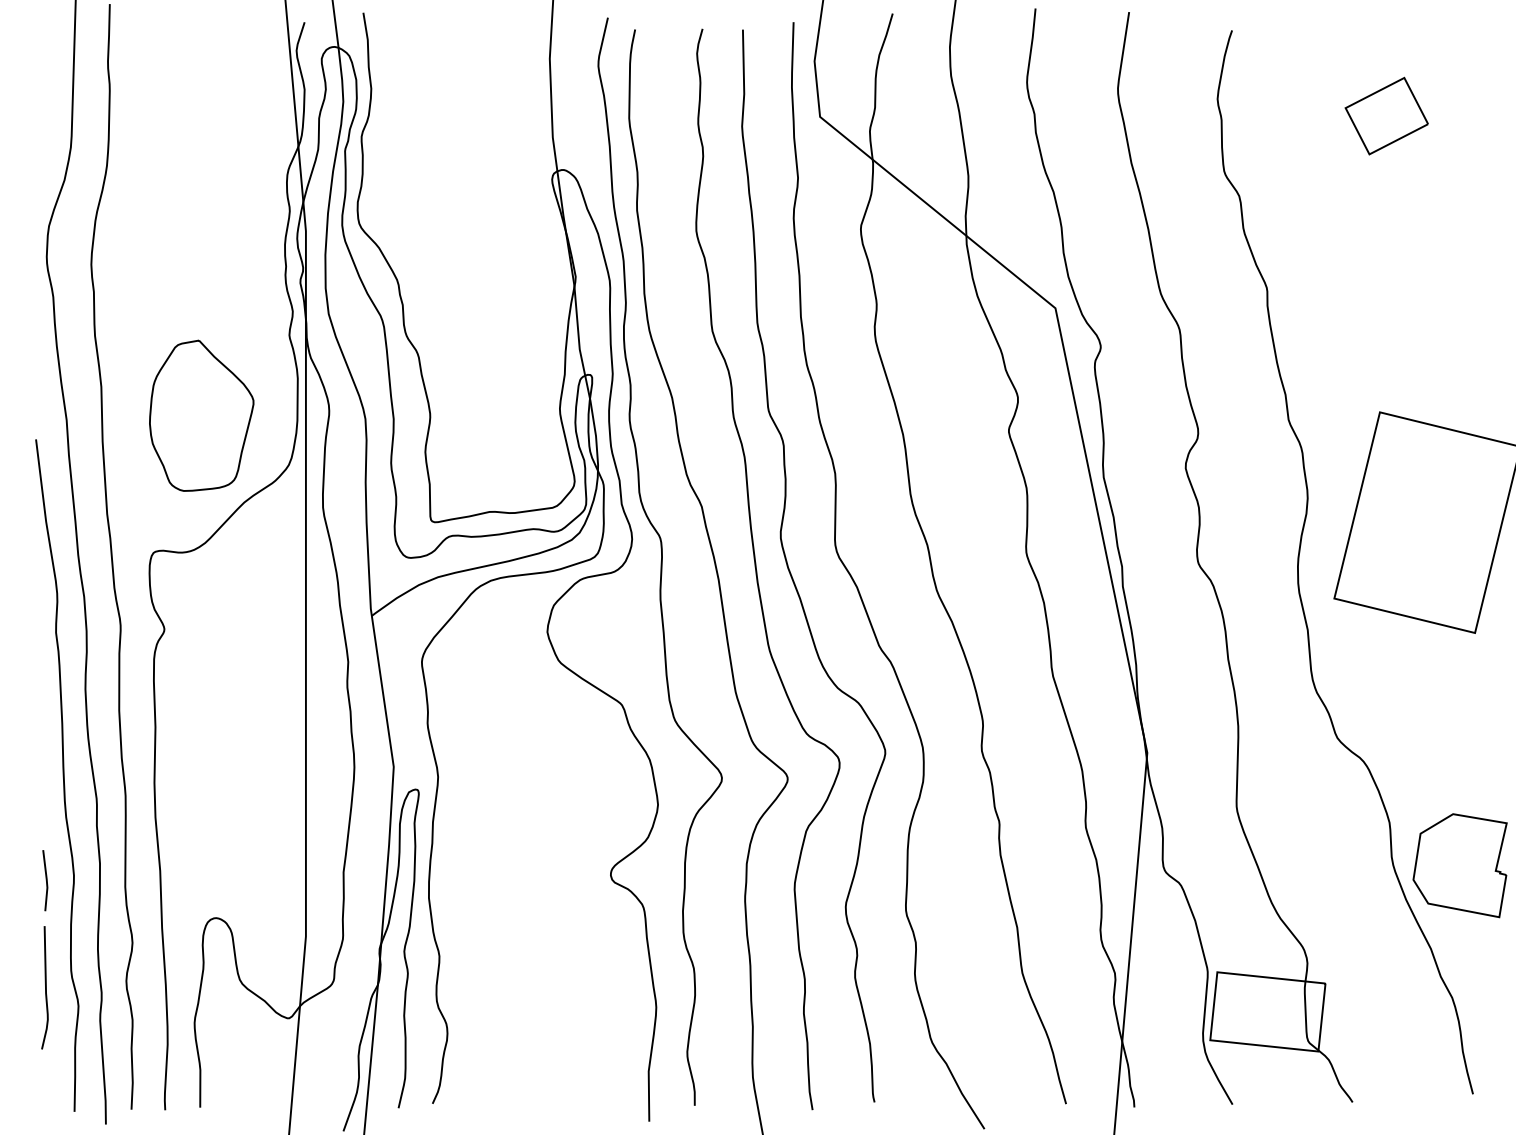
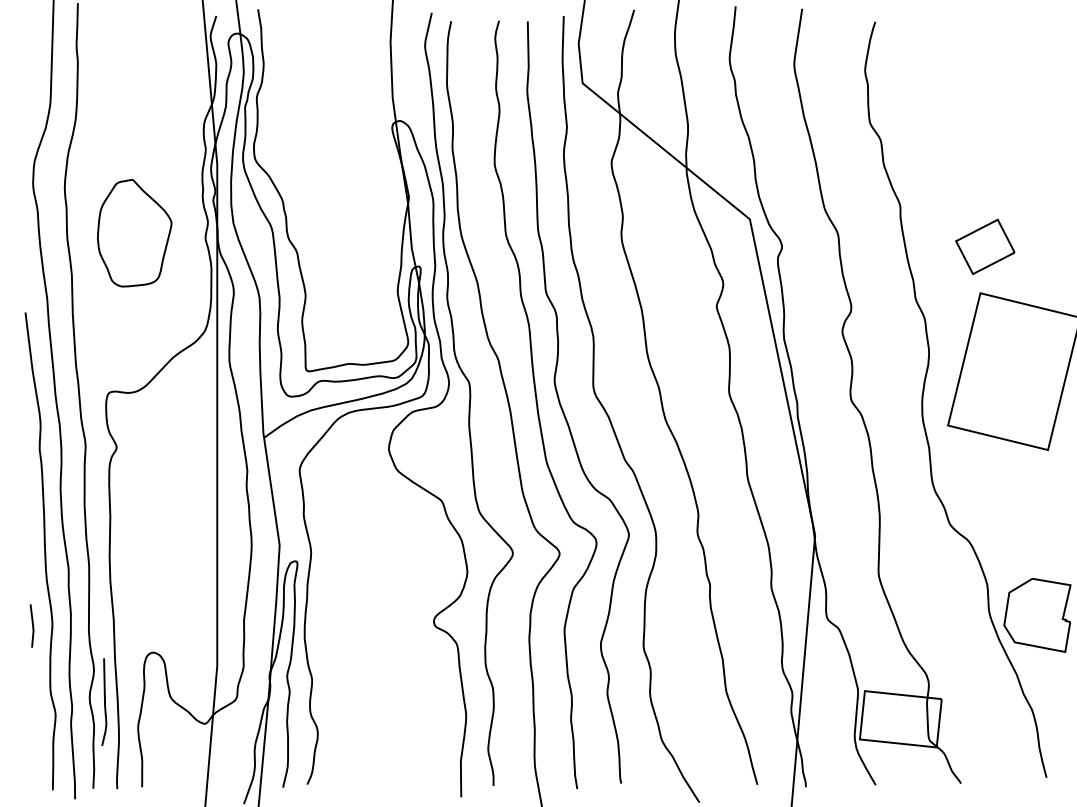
part: (1386, 115) -> (985, 246), moved
part: (201, 415) -> (134, 232), moved
curve: (45, 987) -> (104, 701), moved

